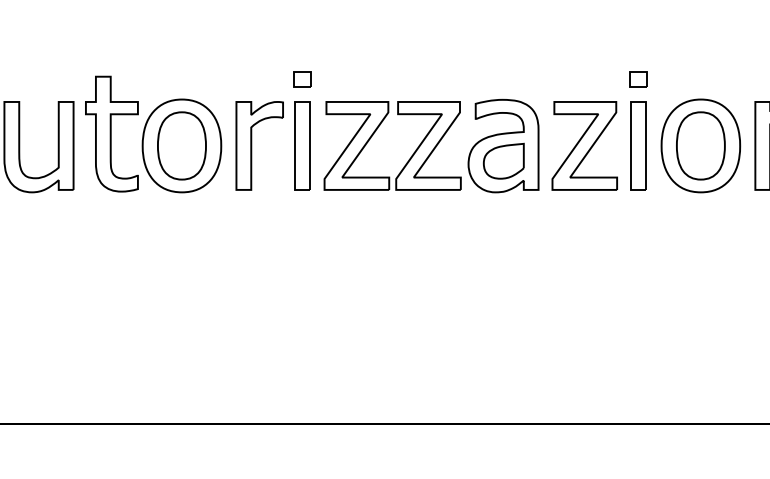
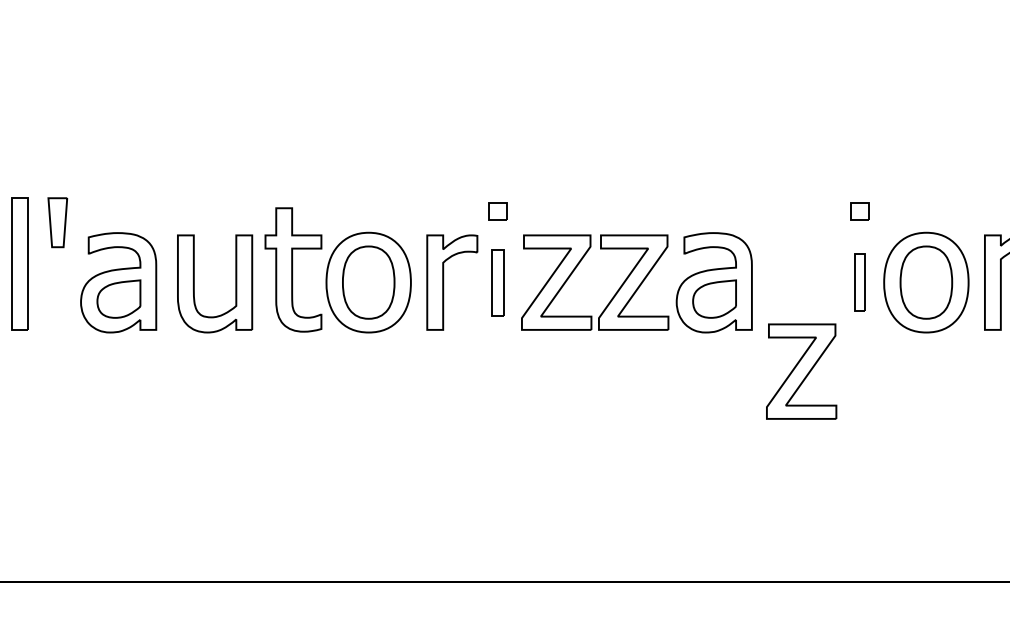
part: (301, 145) -> (497, 282), size x0.7
part: (584, 145) -> (801, 371), moved
part: (638, 145) -> (859, 282), size x0.6

